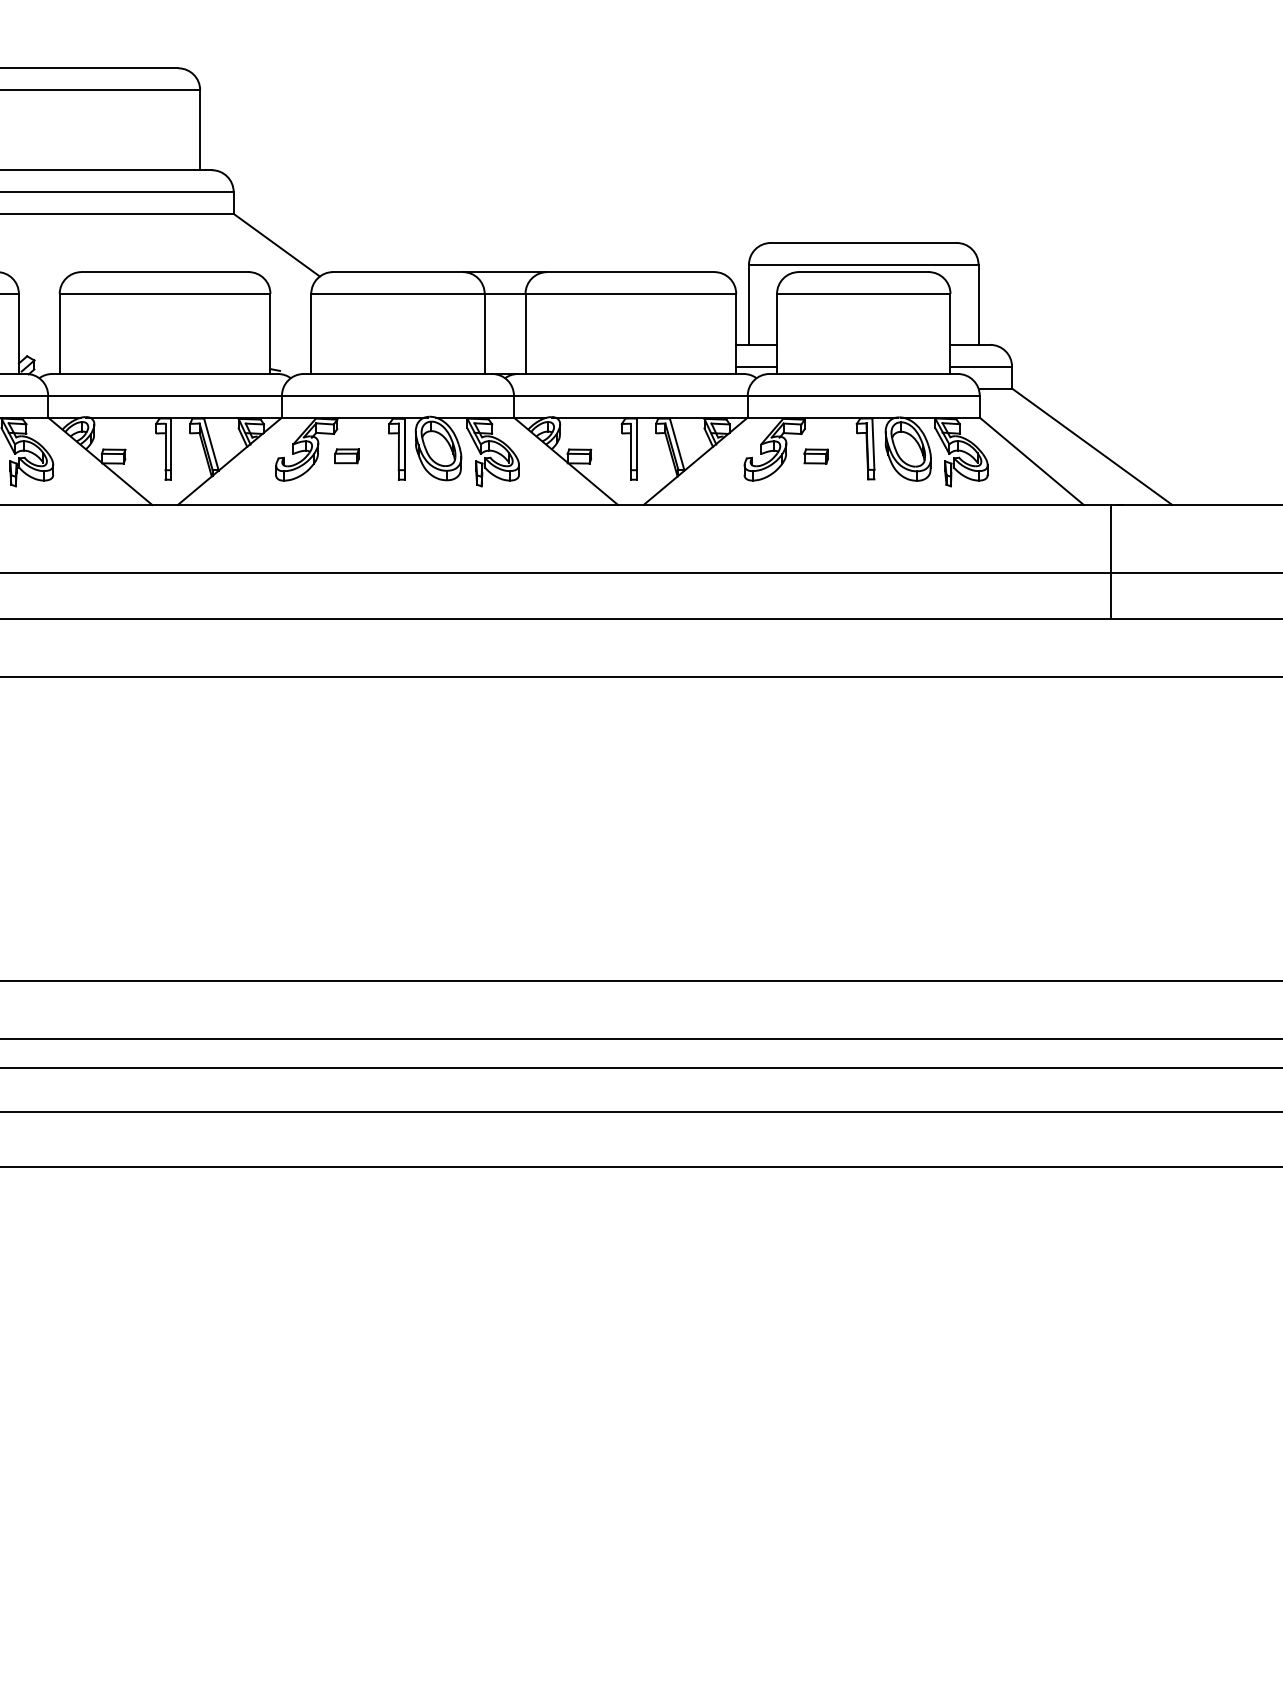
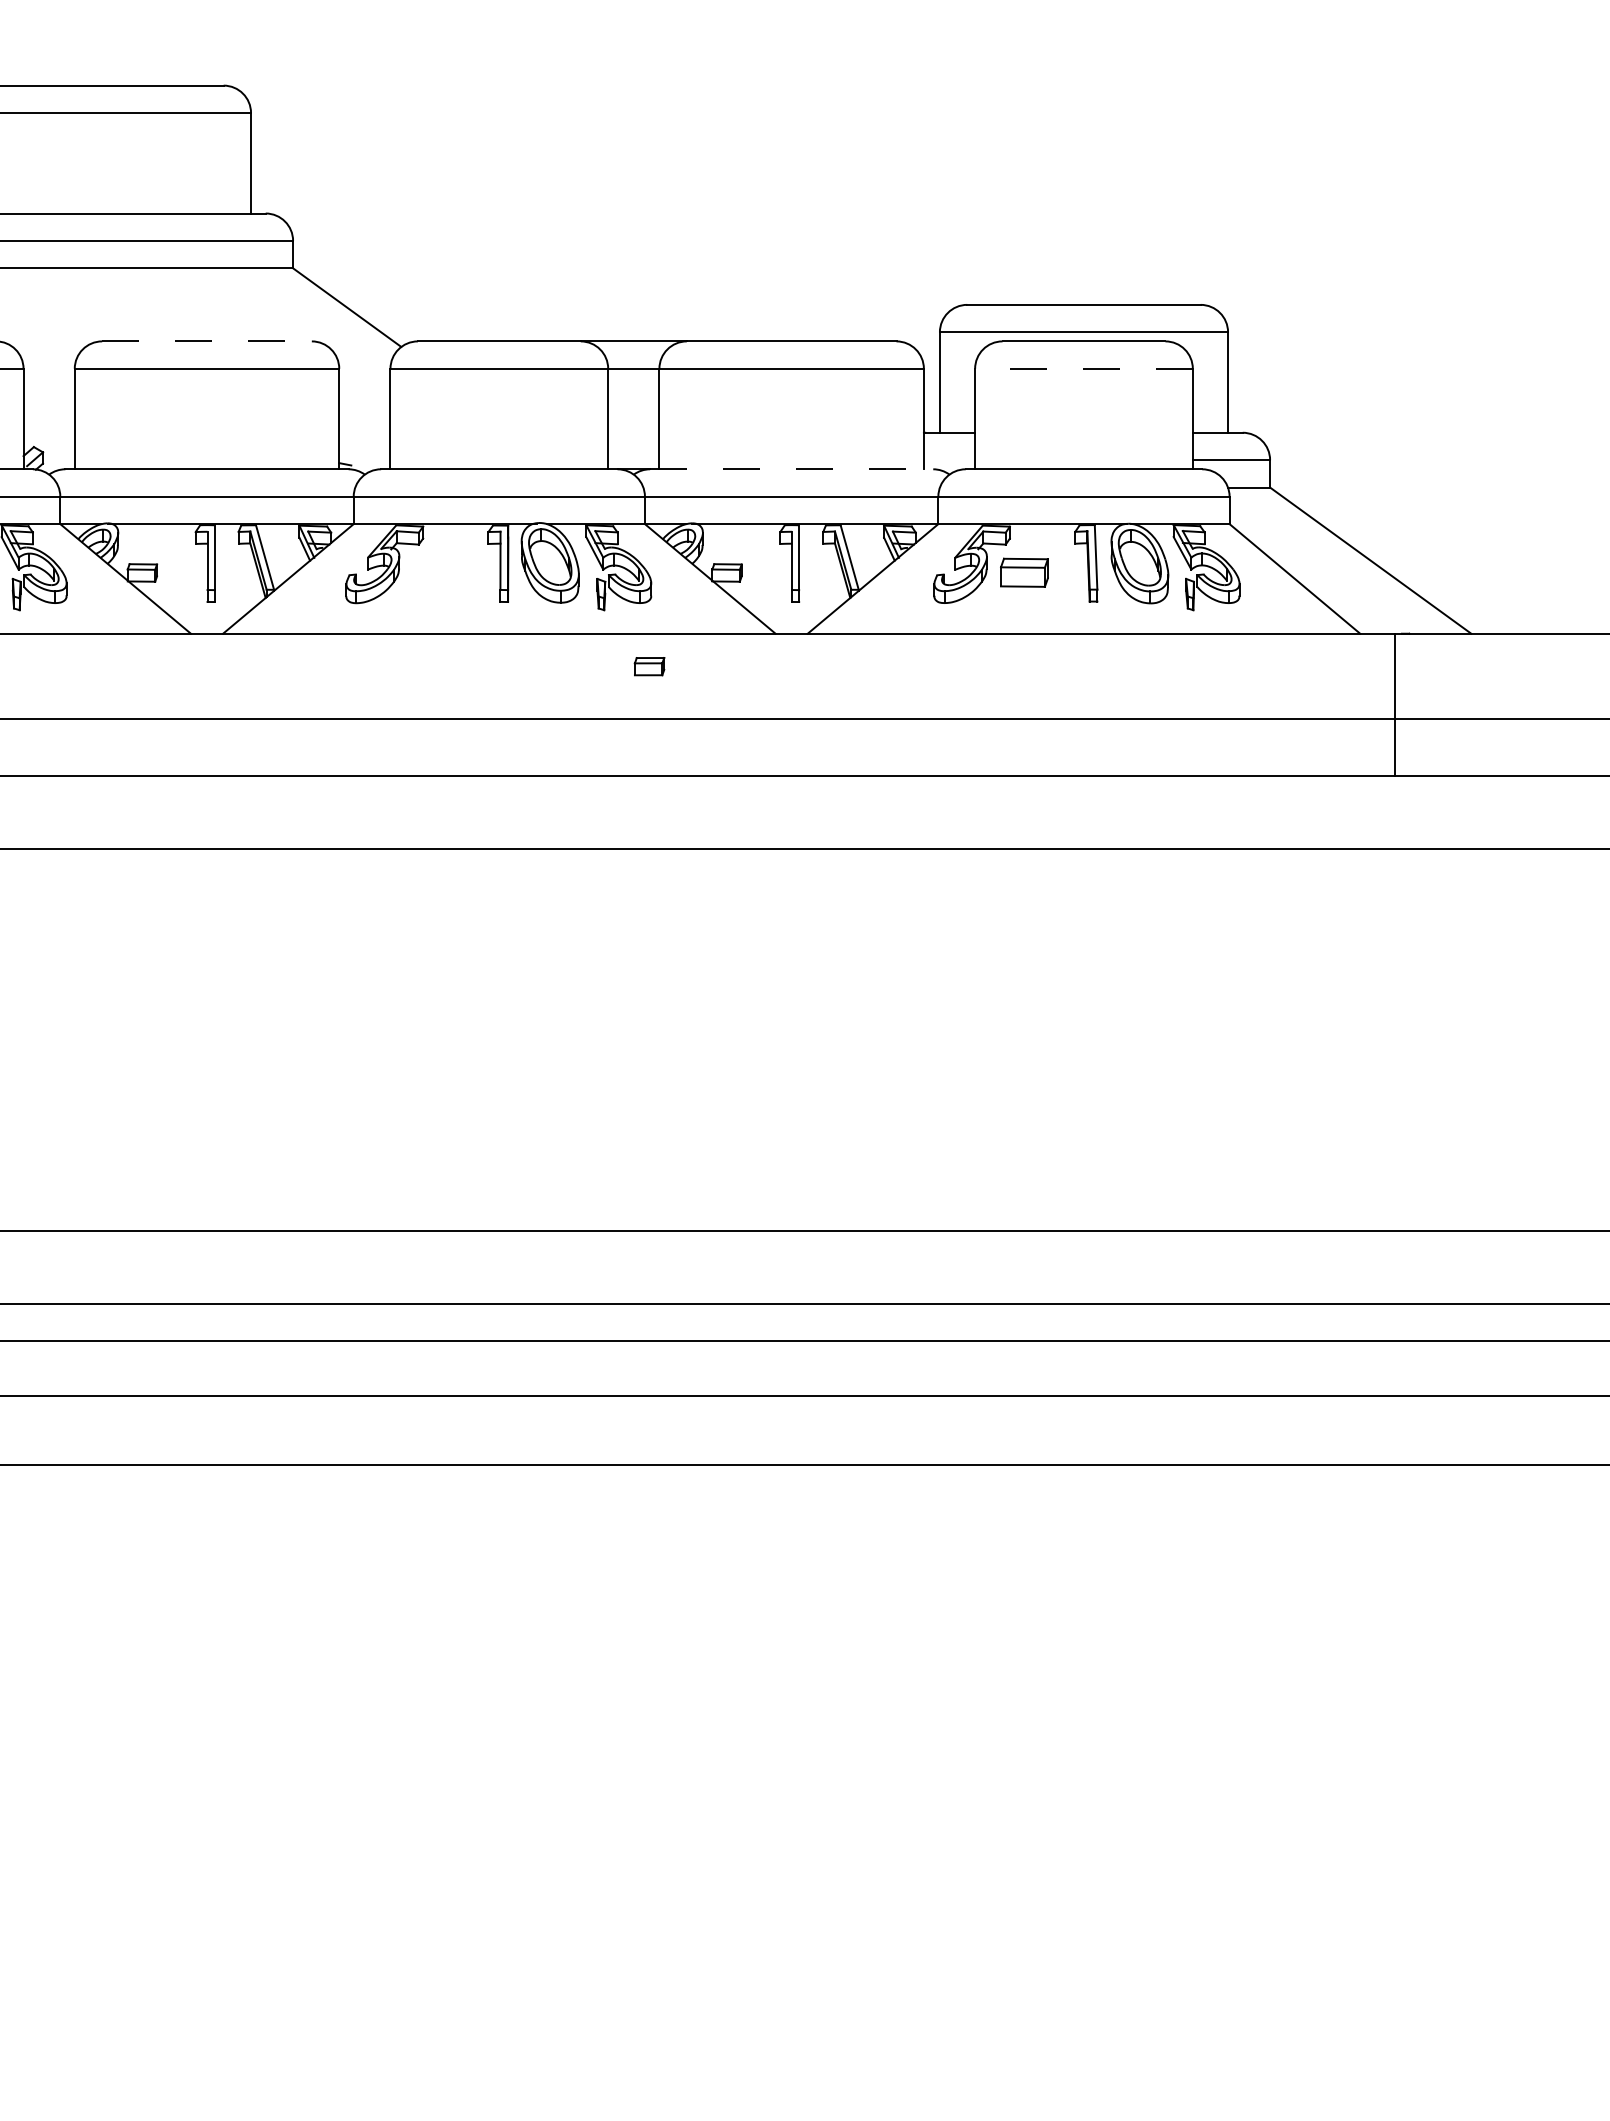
line: (165, 272) -> (207, 341), solid -> dashed
line: (863, 293) -> (1083, 368), solid -> dashed
line: (756, 366) -> (949, 460), removed
line: (630, 374) -> (791, 469), solid -> dashed
part: (347, 456) -> (649, 666), moved
part: (815, 456) -> (1023, 572), size x1.6

